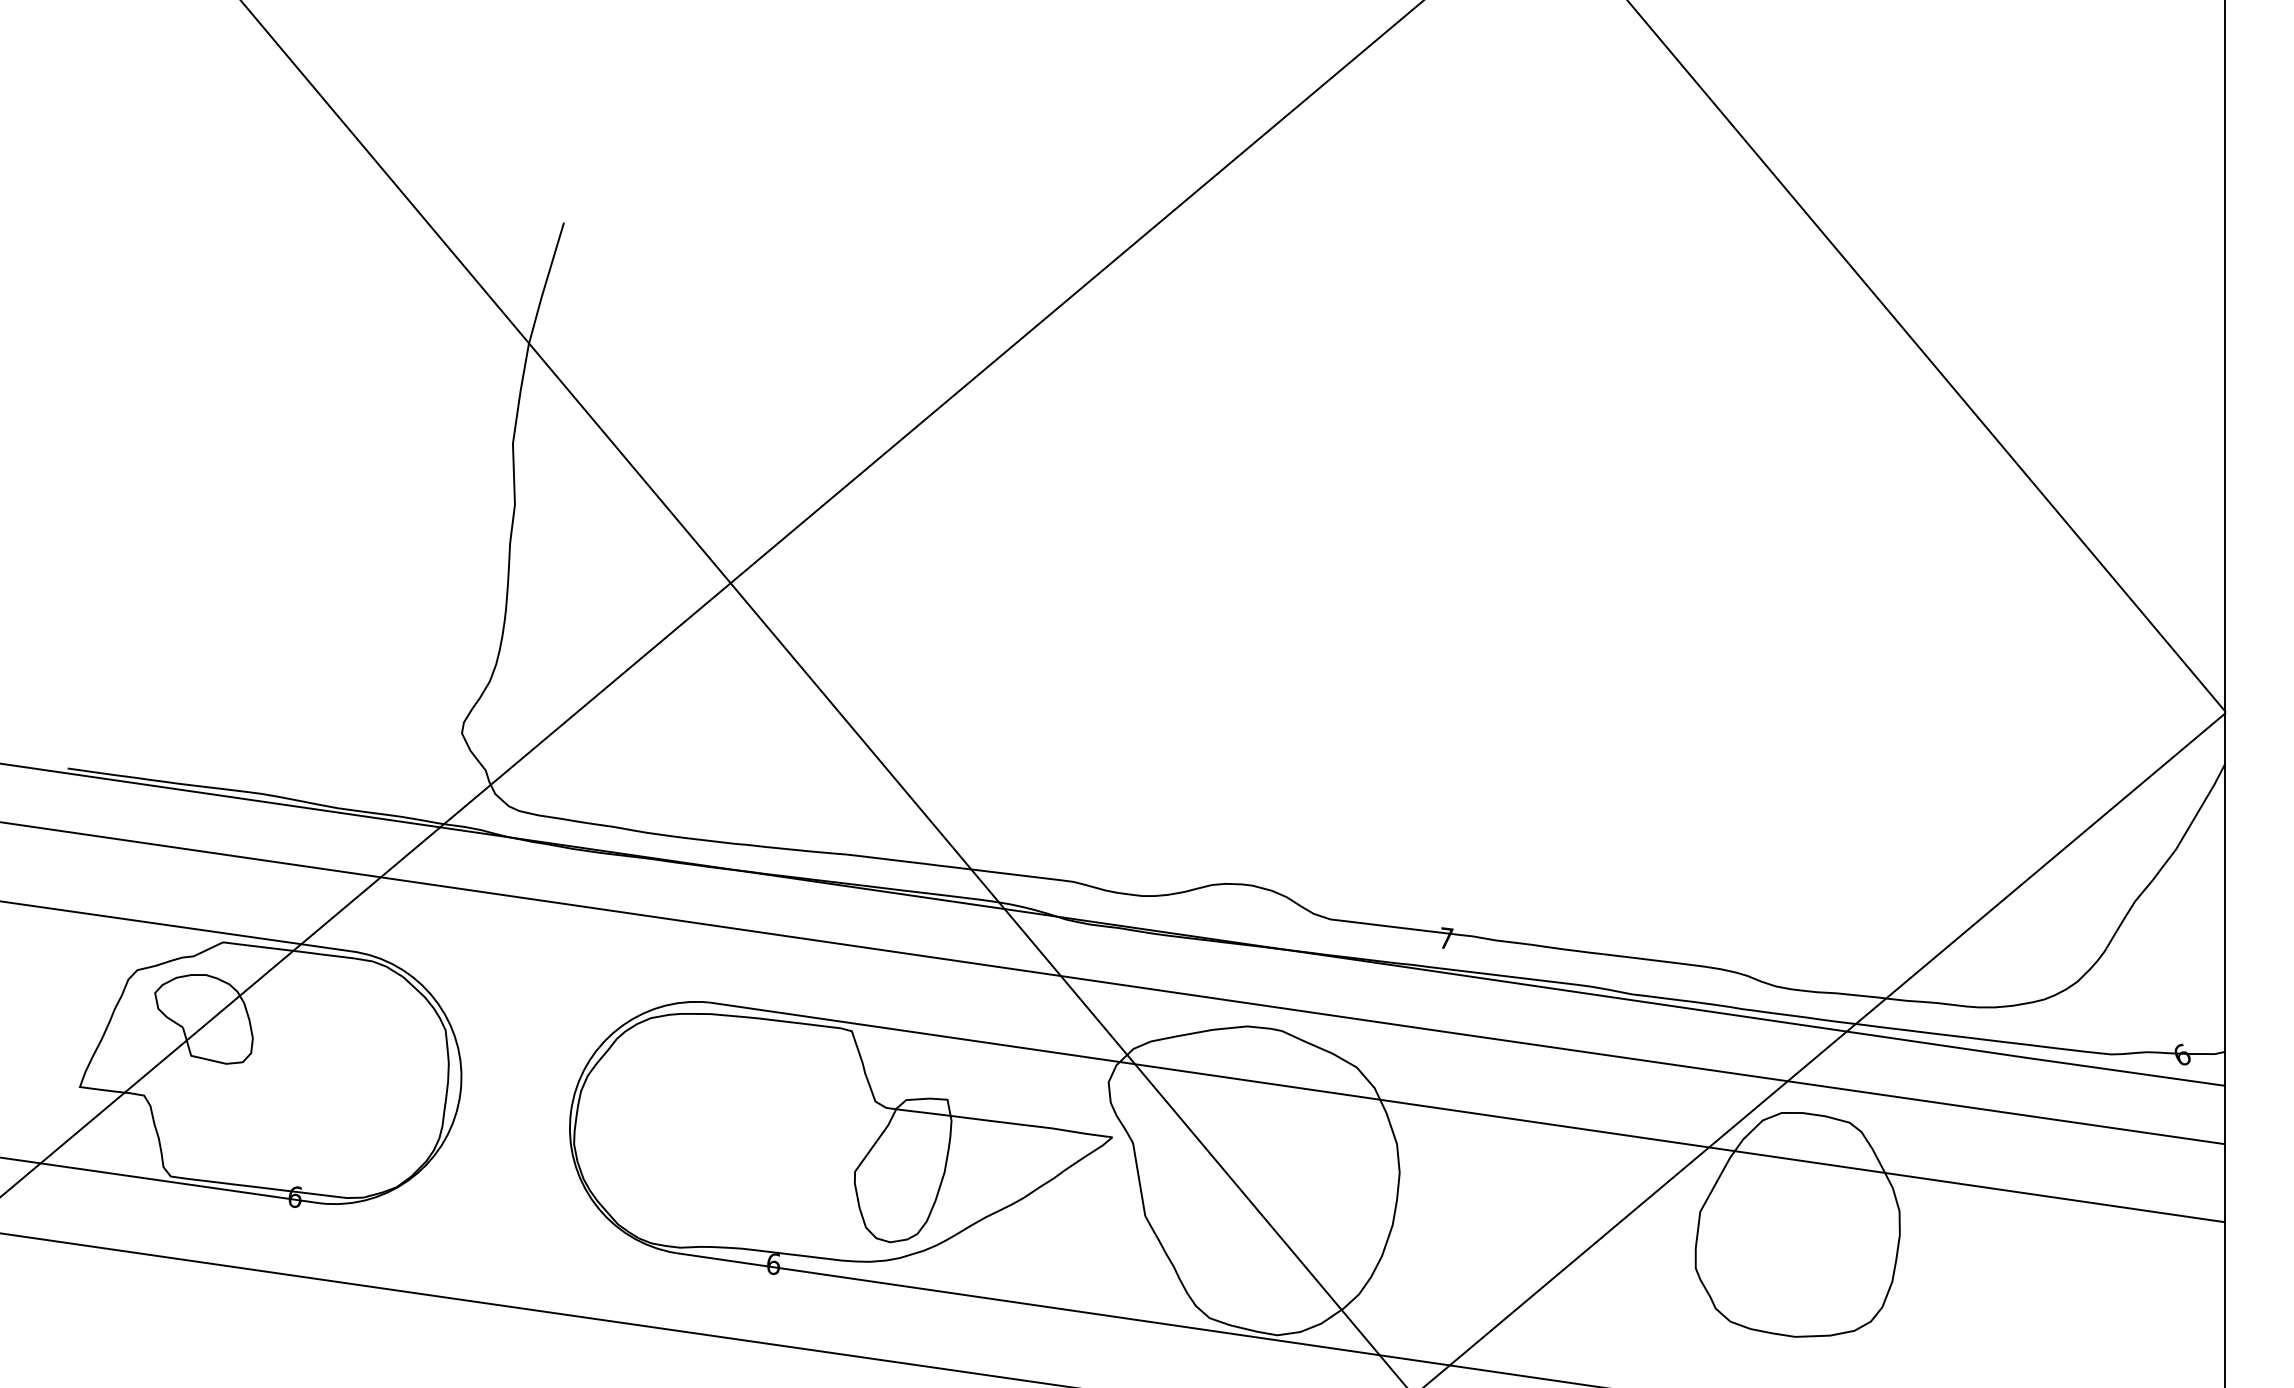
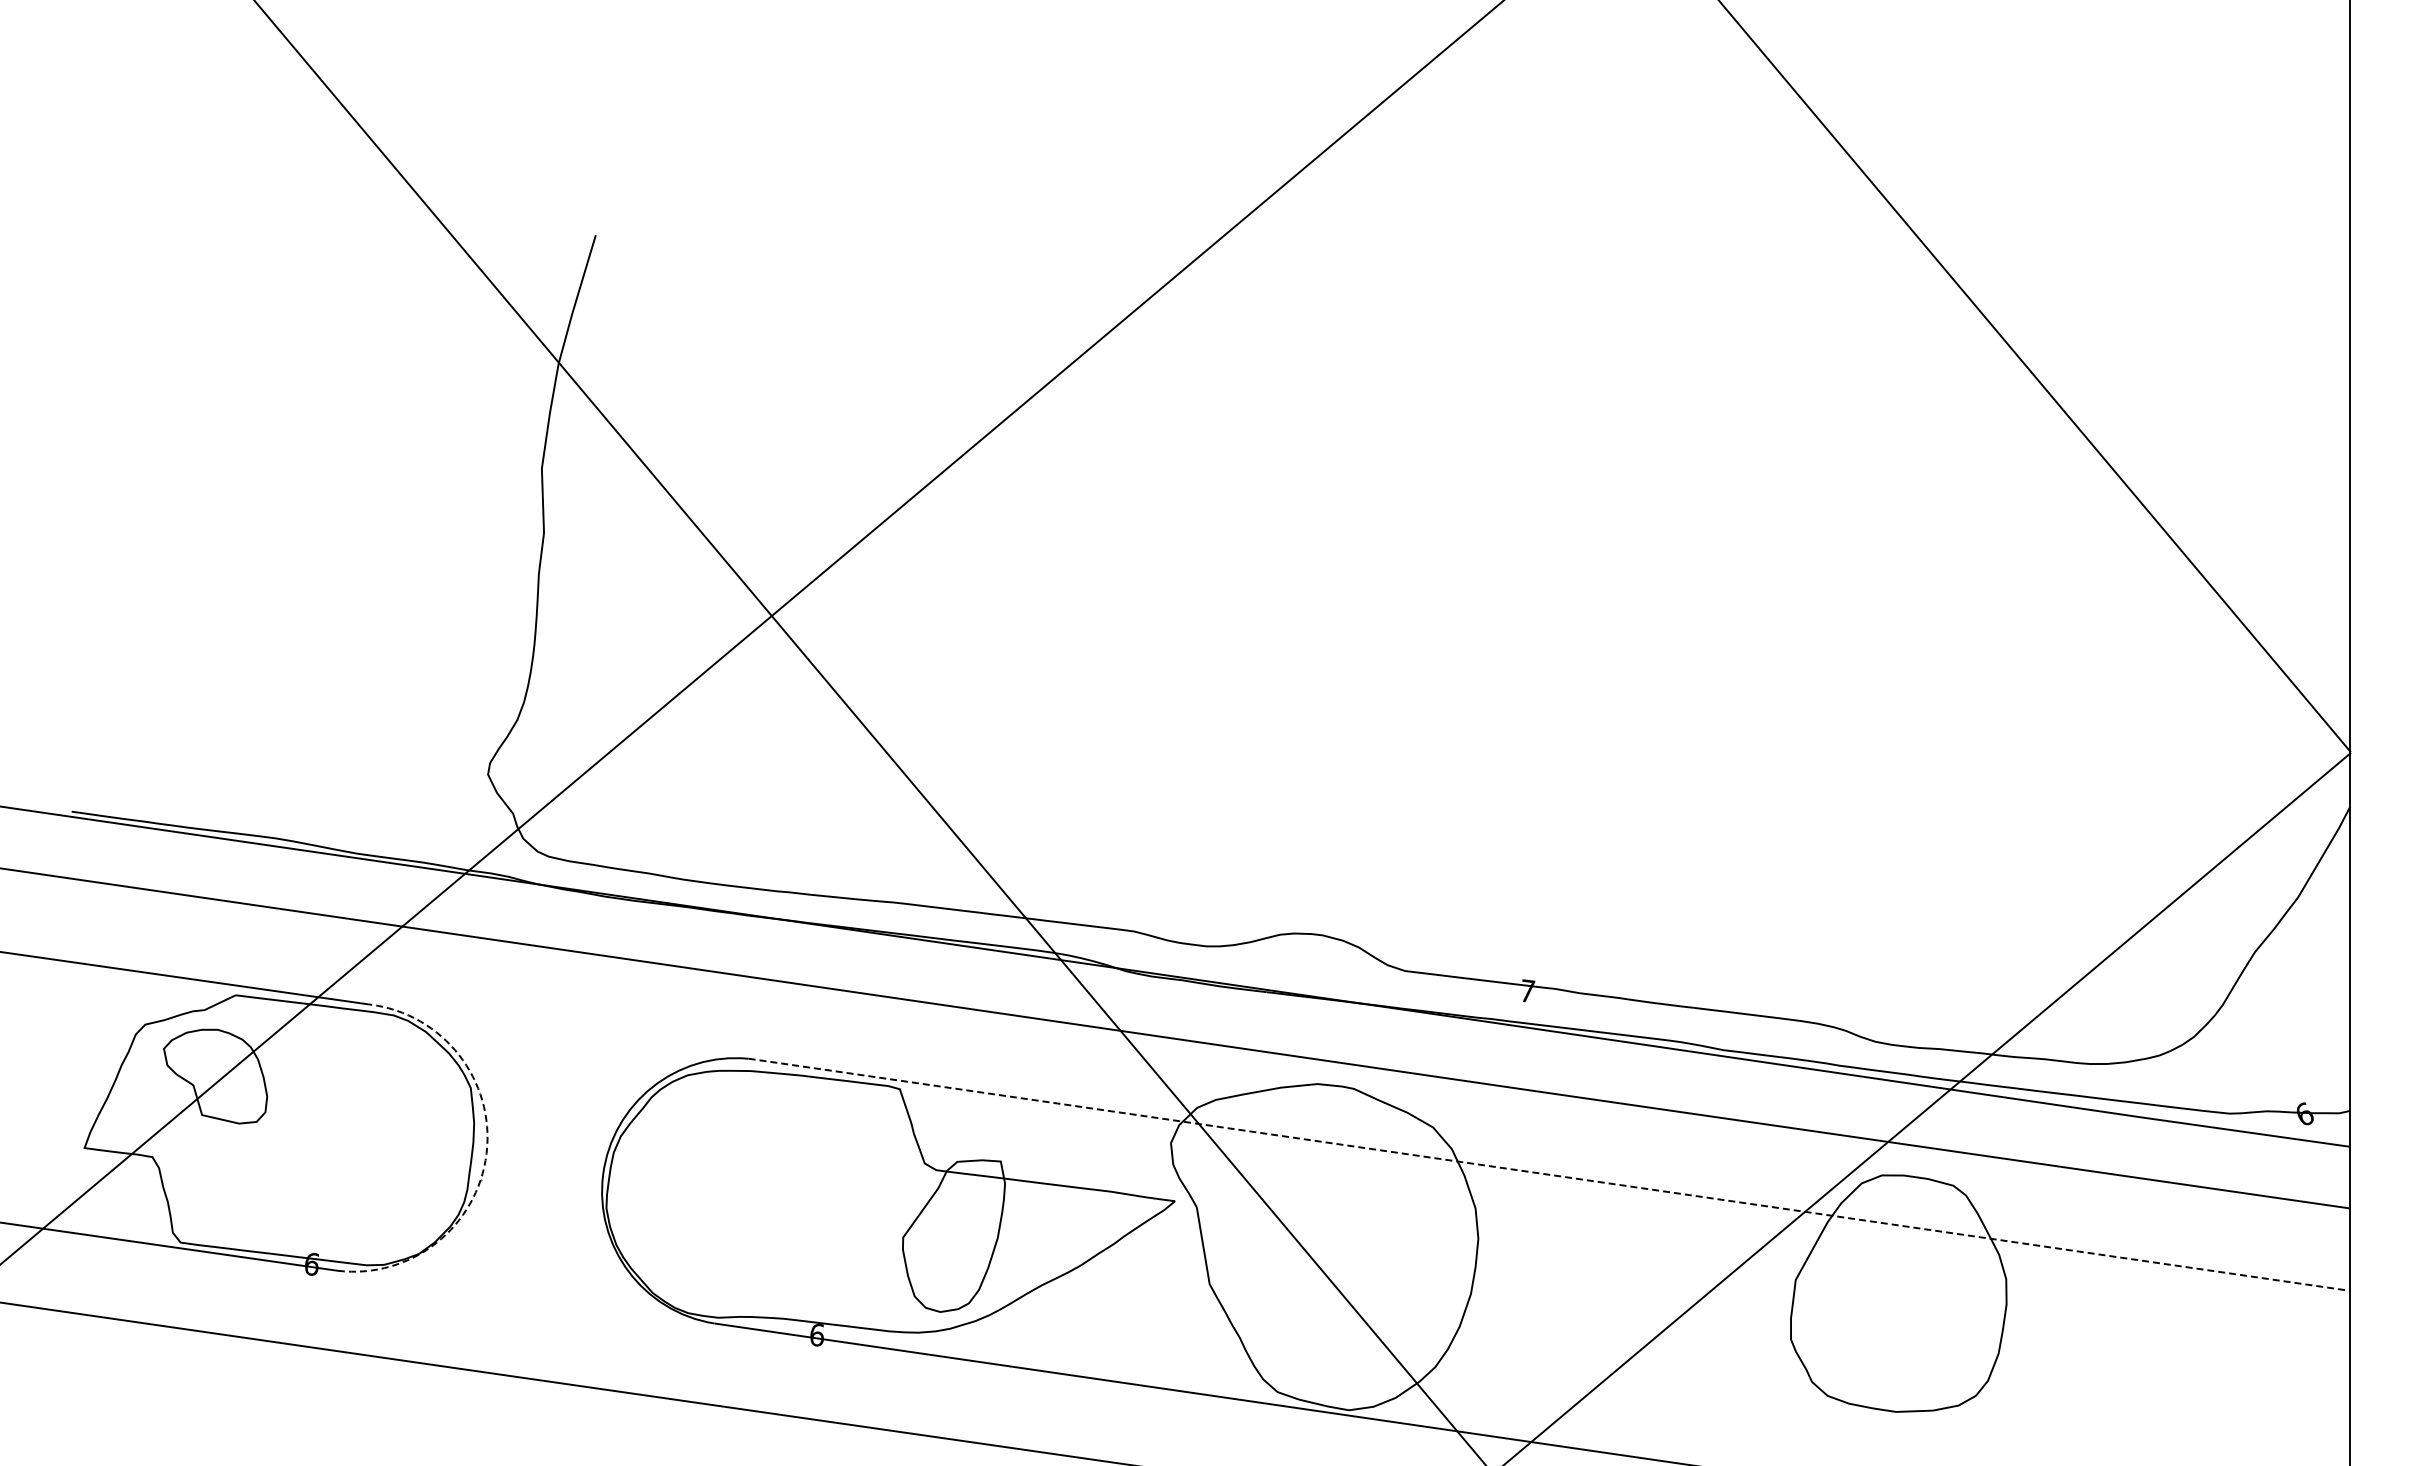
arc: (460, 1092) -> (486, 1153), solid -> dashed
line: (1467, 1112) -> (1549, 1174), solid -> dashed

